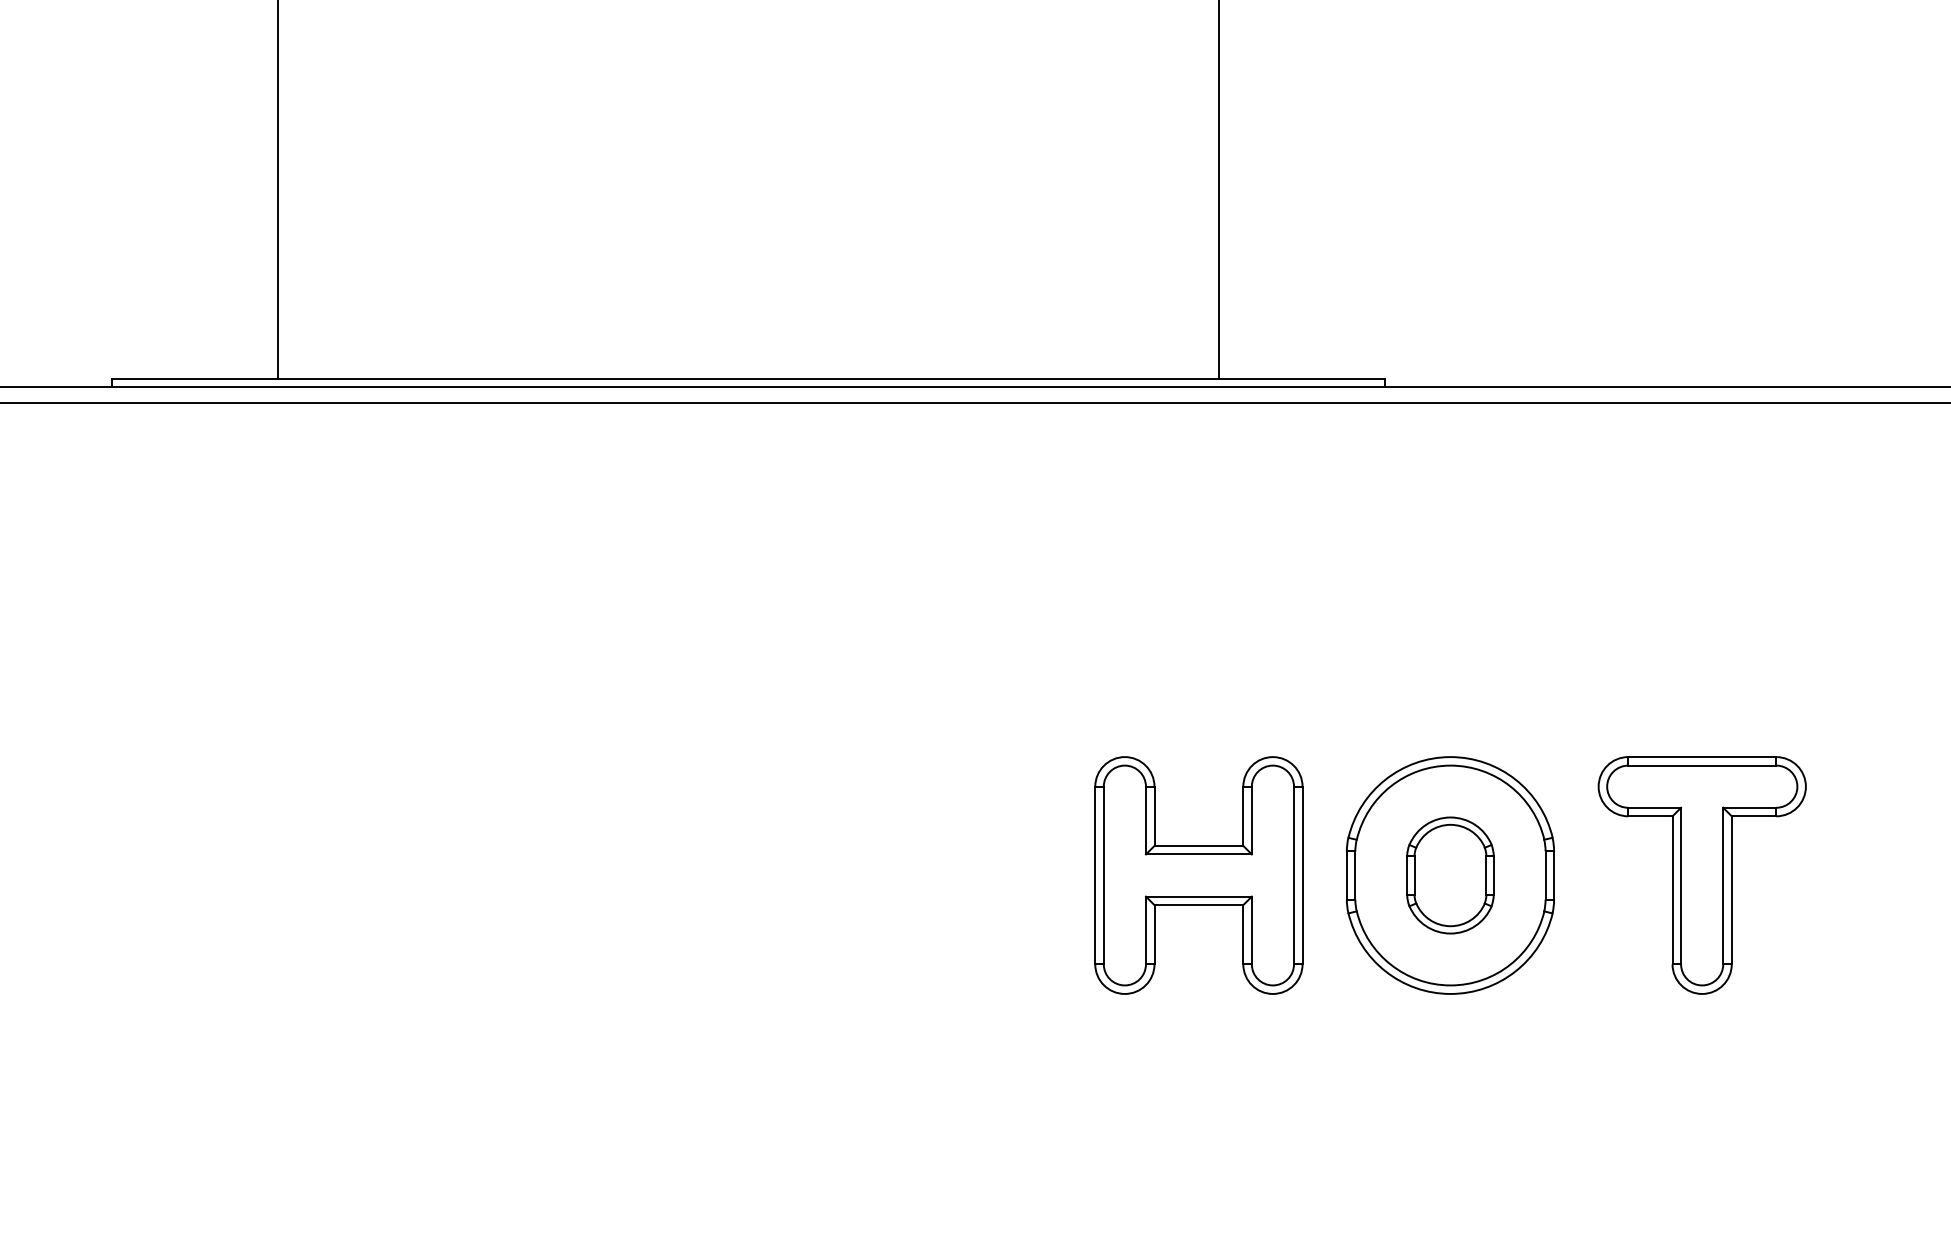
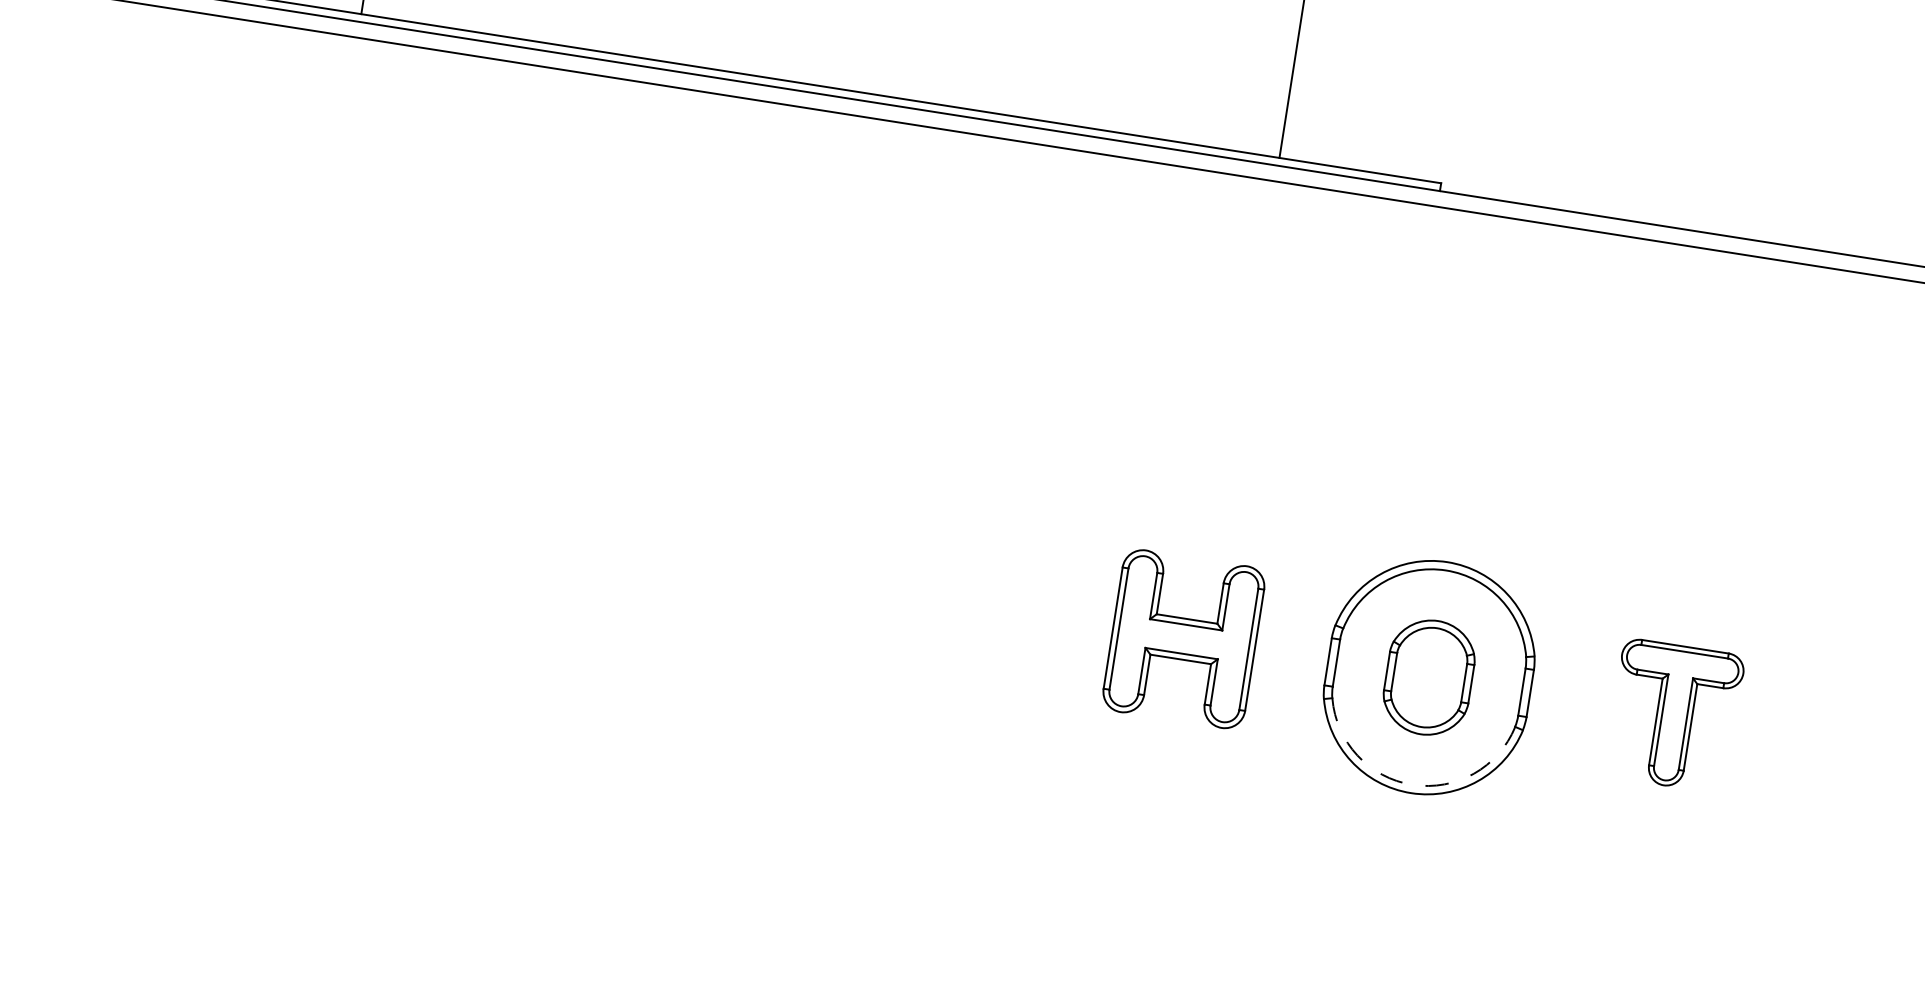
part: (1198, 875) -> (1183, 639), size x0.7
part: (1701, 875) -> (1673, 715), size x0.6
arc: (1450, 985) -> (1412, 784), solid -> dashed

